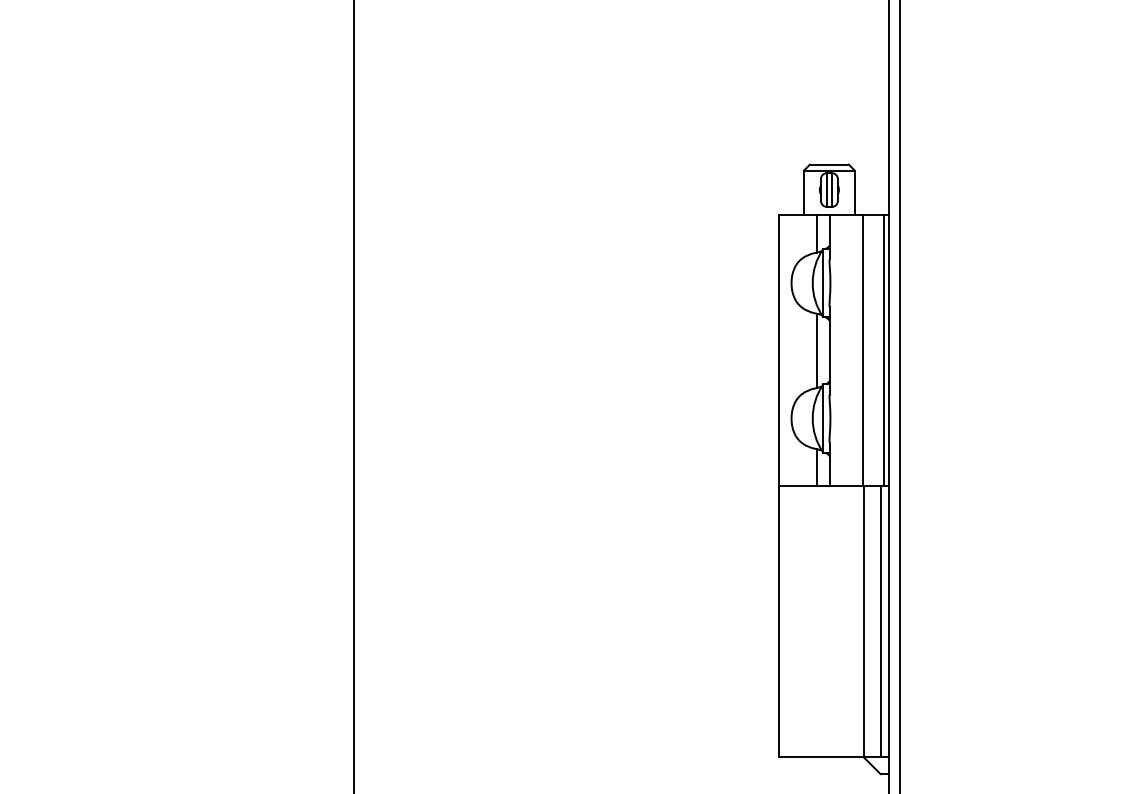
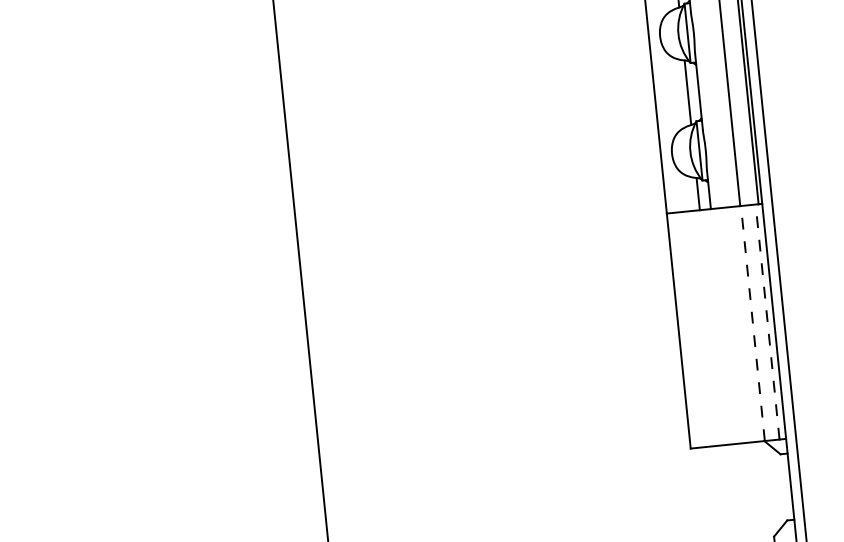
line: (864, 621) -> (753, 323), solid -> dashed
line: (881, 621) -> (767, 321), solid -> dashed

